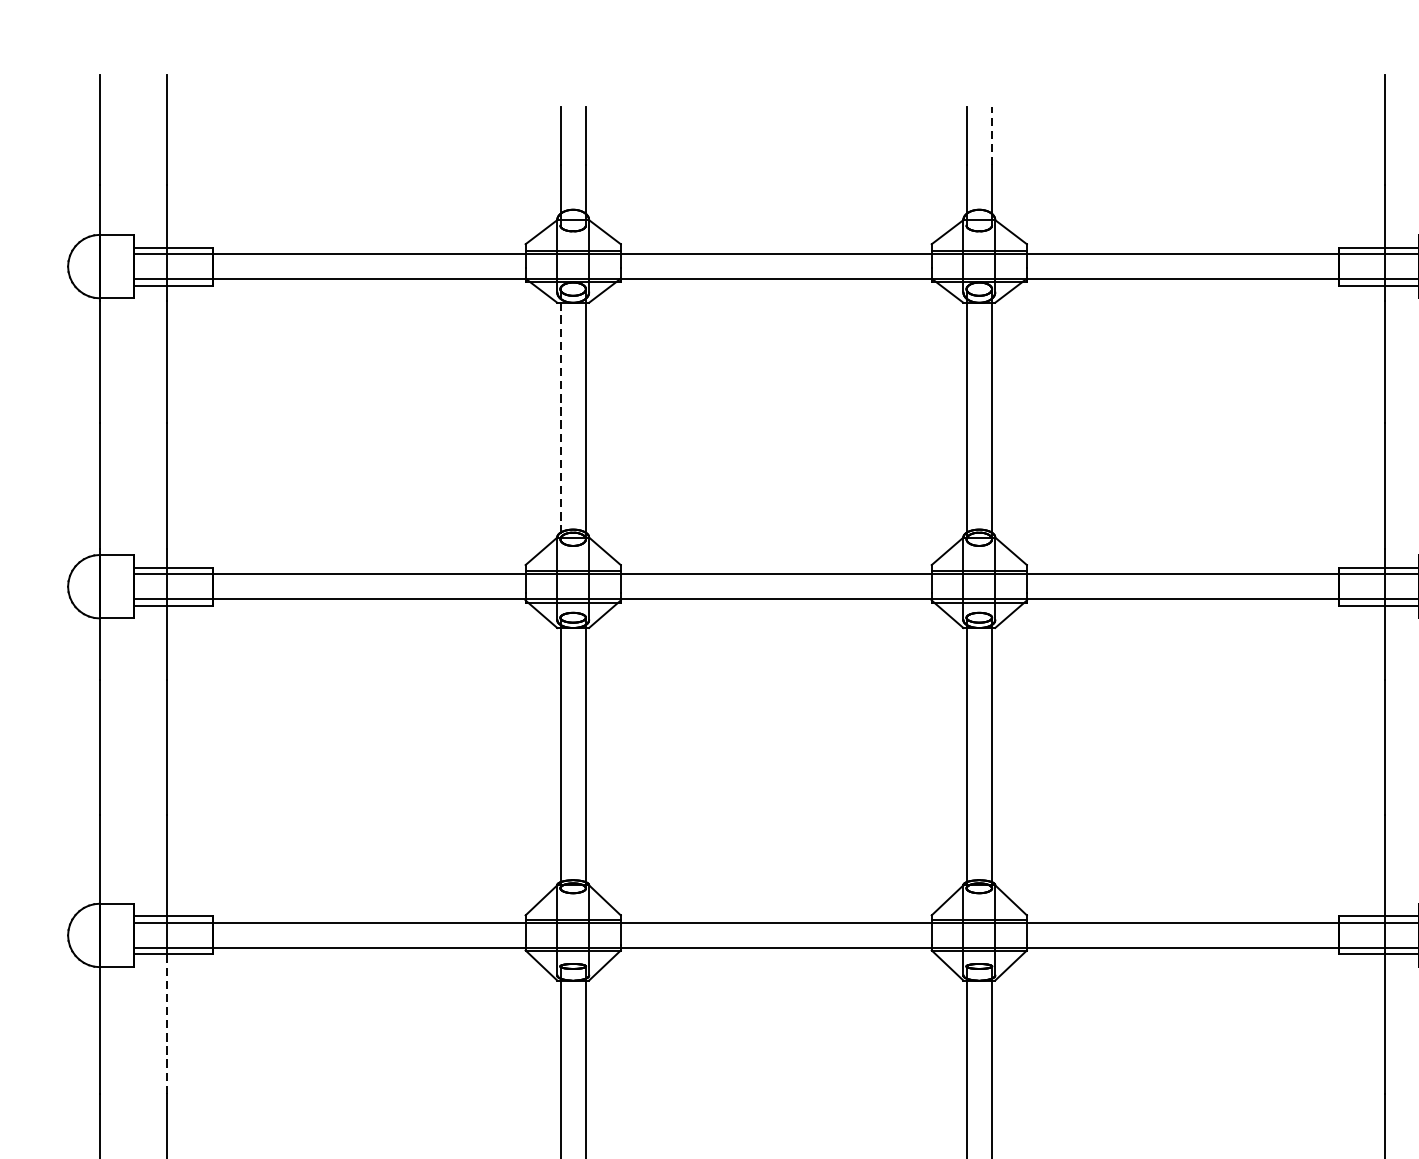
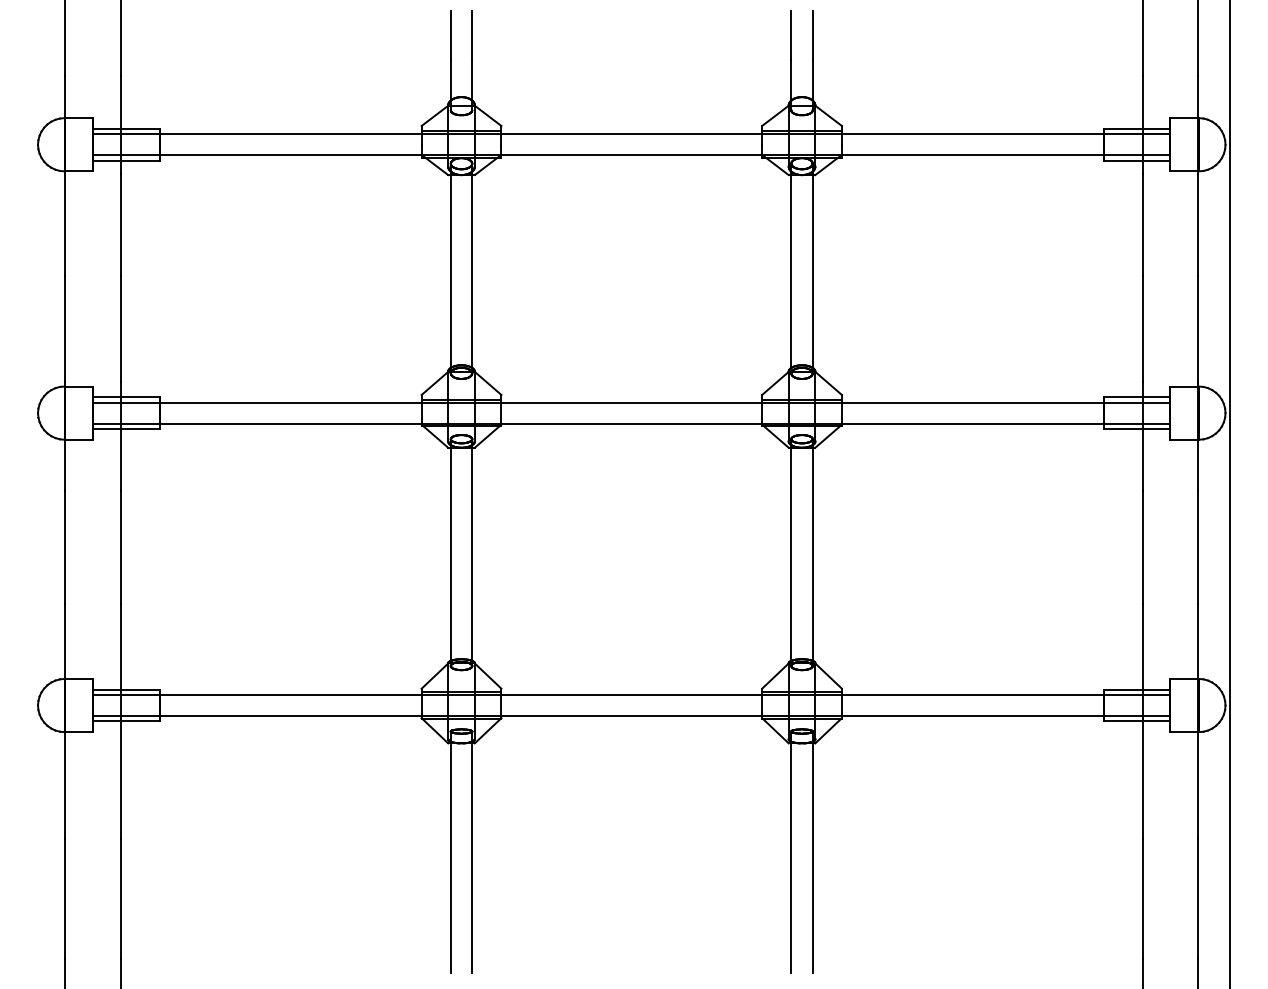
line: (991, 135) -> (812, 34), dashed -> solid
line: (560, 414) -> (450, 268), dashed -> solid
line: (167, 1022) -> (121, 778), dashed -> solid

